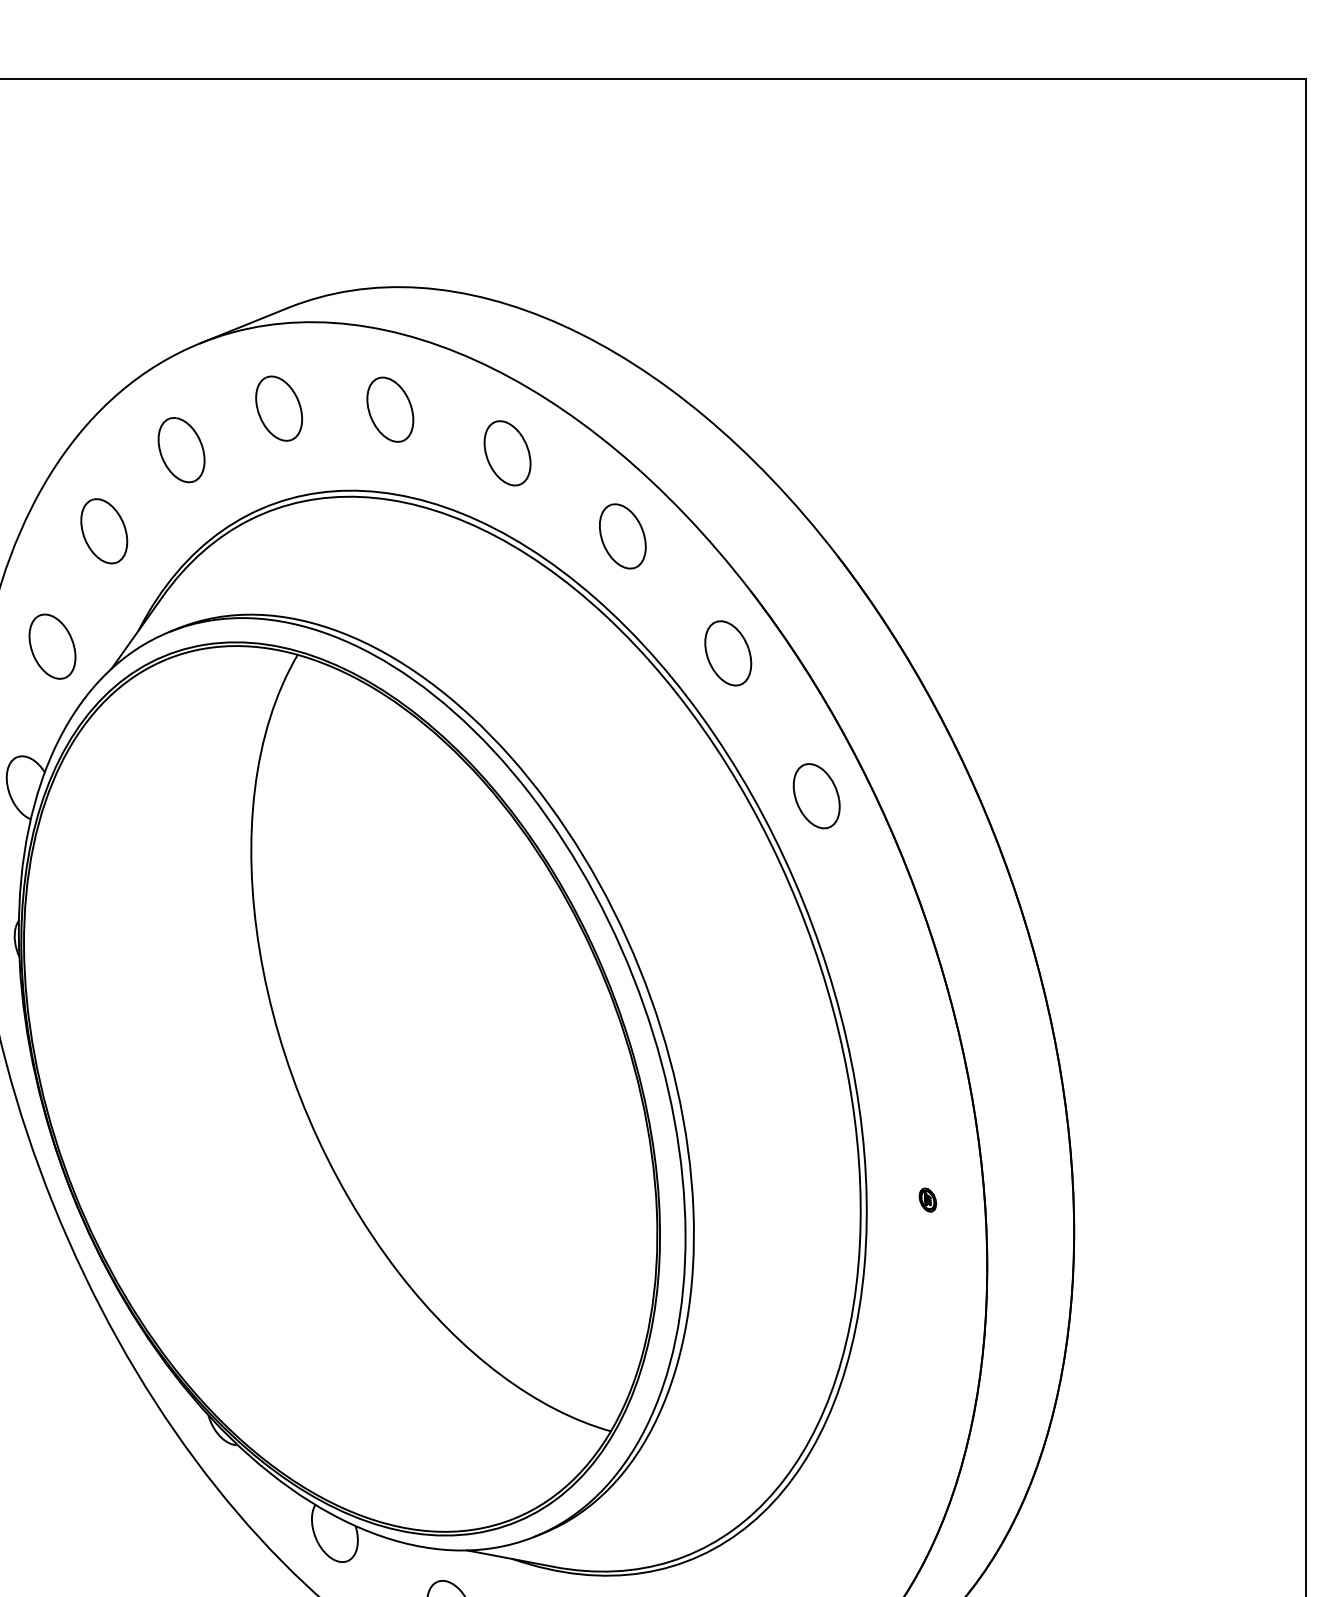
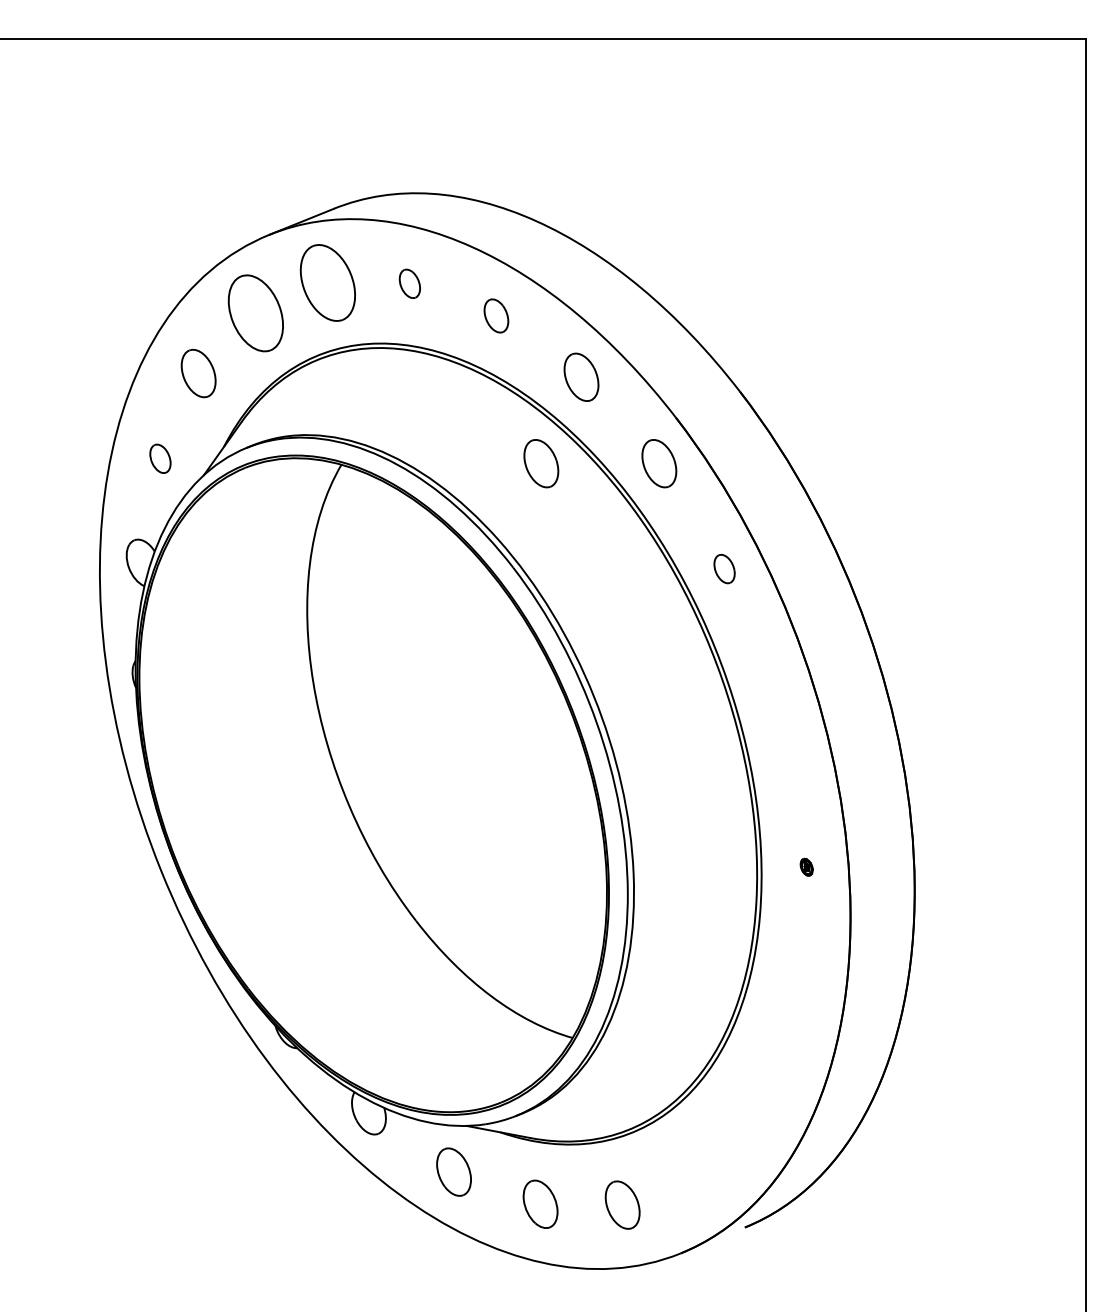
part: (278, 407) -> (327, 282), size x1.6
part: (389, 409) -> (409, 283), size x0.6
part: (181, 449) -> (255, 313), size x1.6
part: (507, 452) -> (496, 315), size x0.7
part: (52, 646) -> (160, 458), size x0.6
part: (568, 653) -> (541, 463), added
part: (816, 795) -> (724, 568), size x0.6

